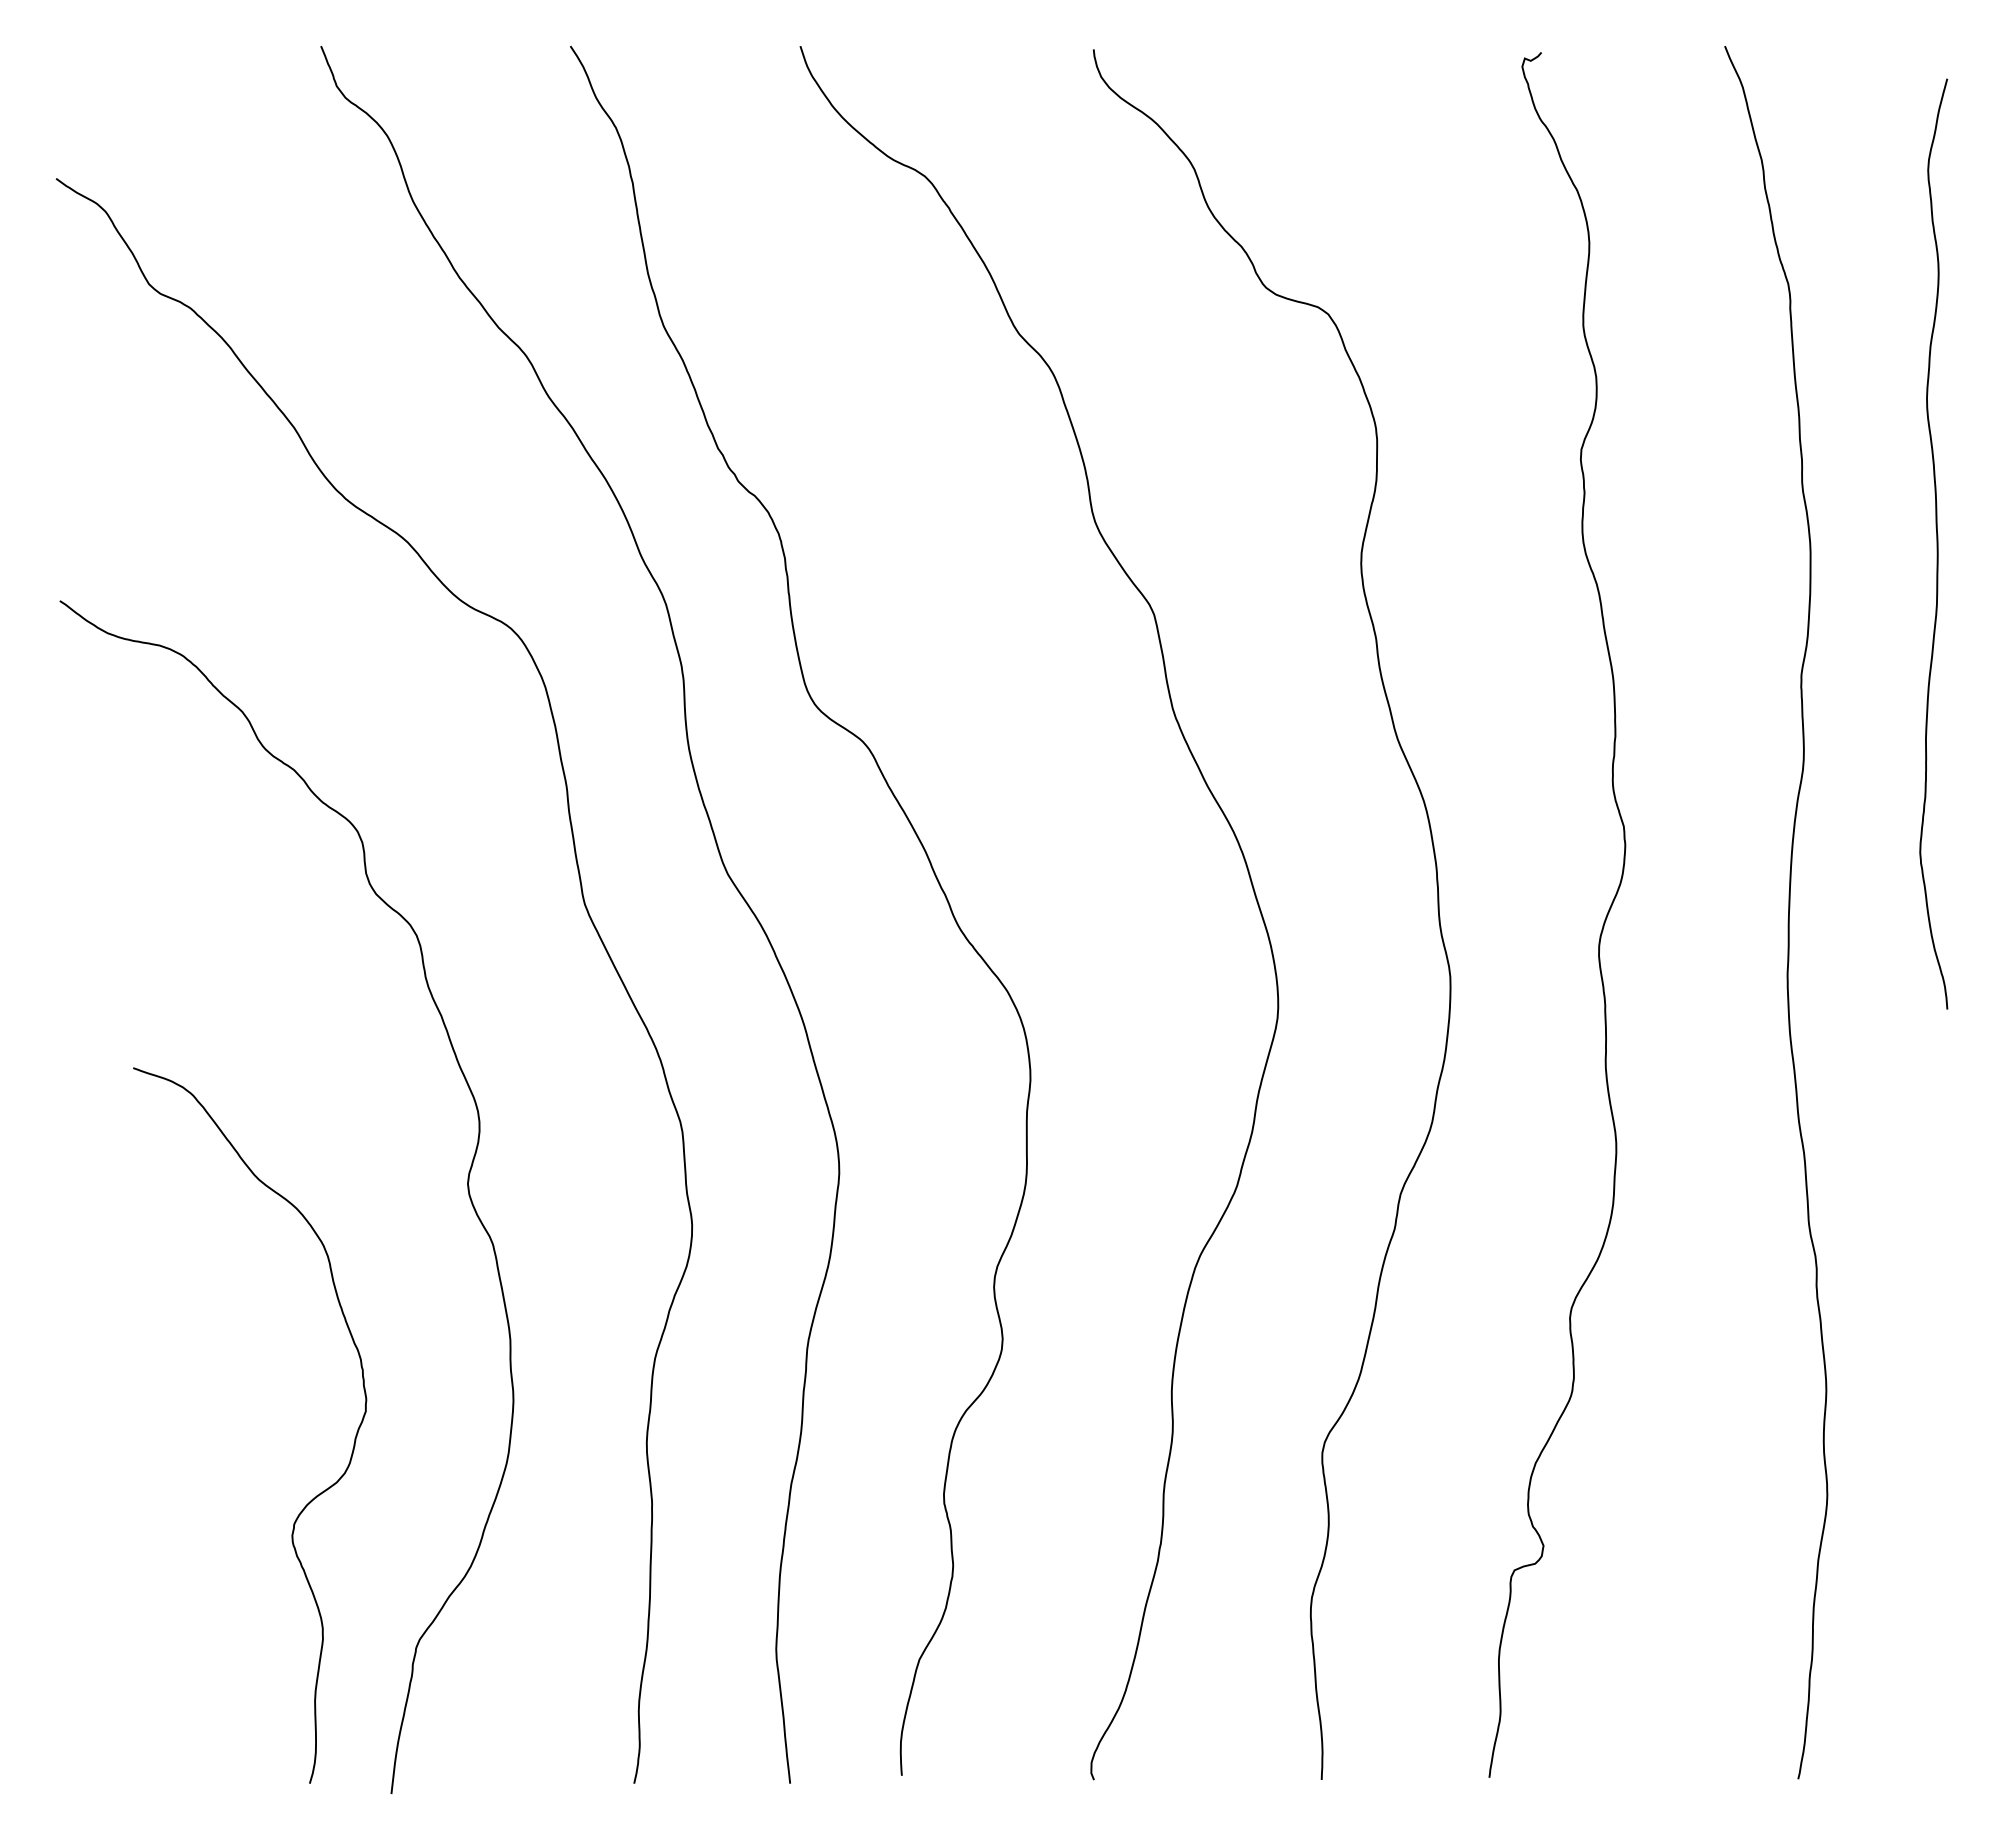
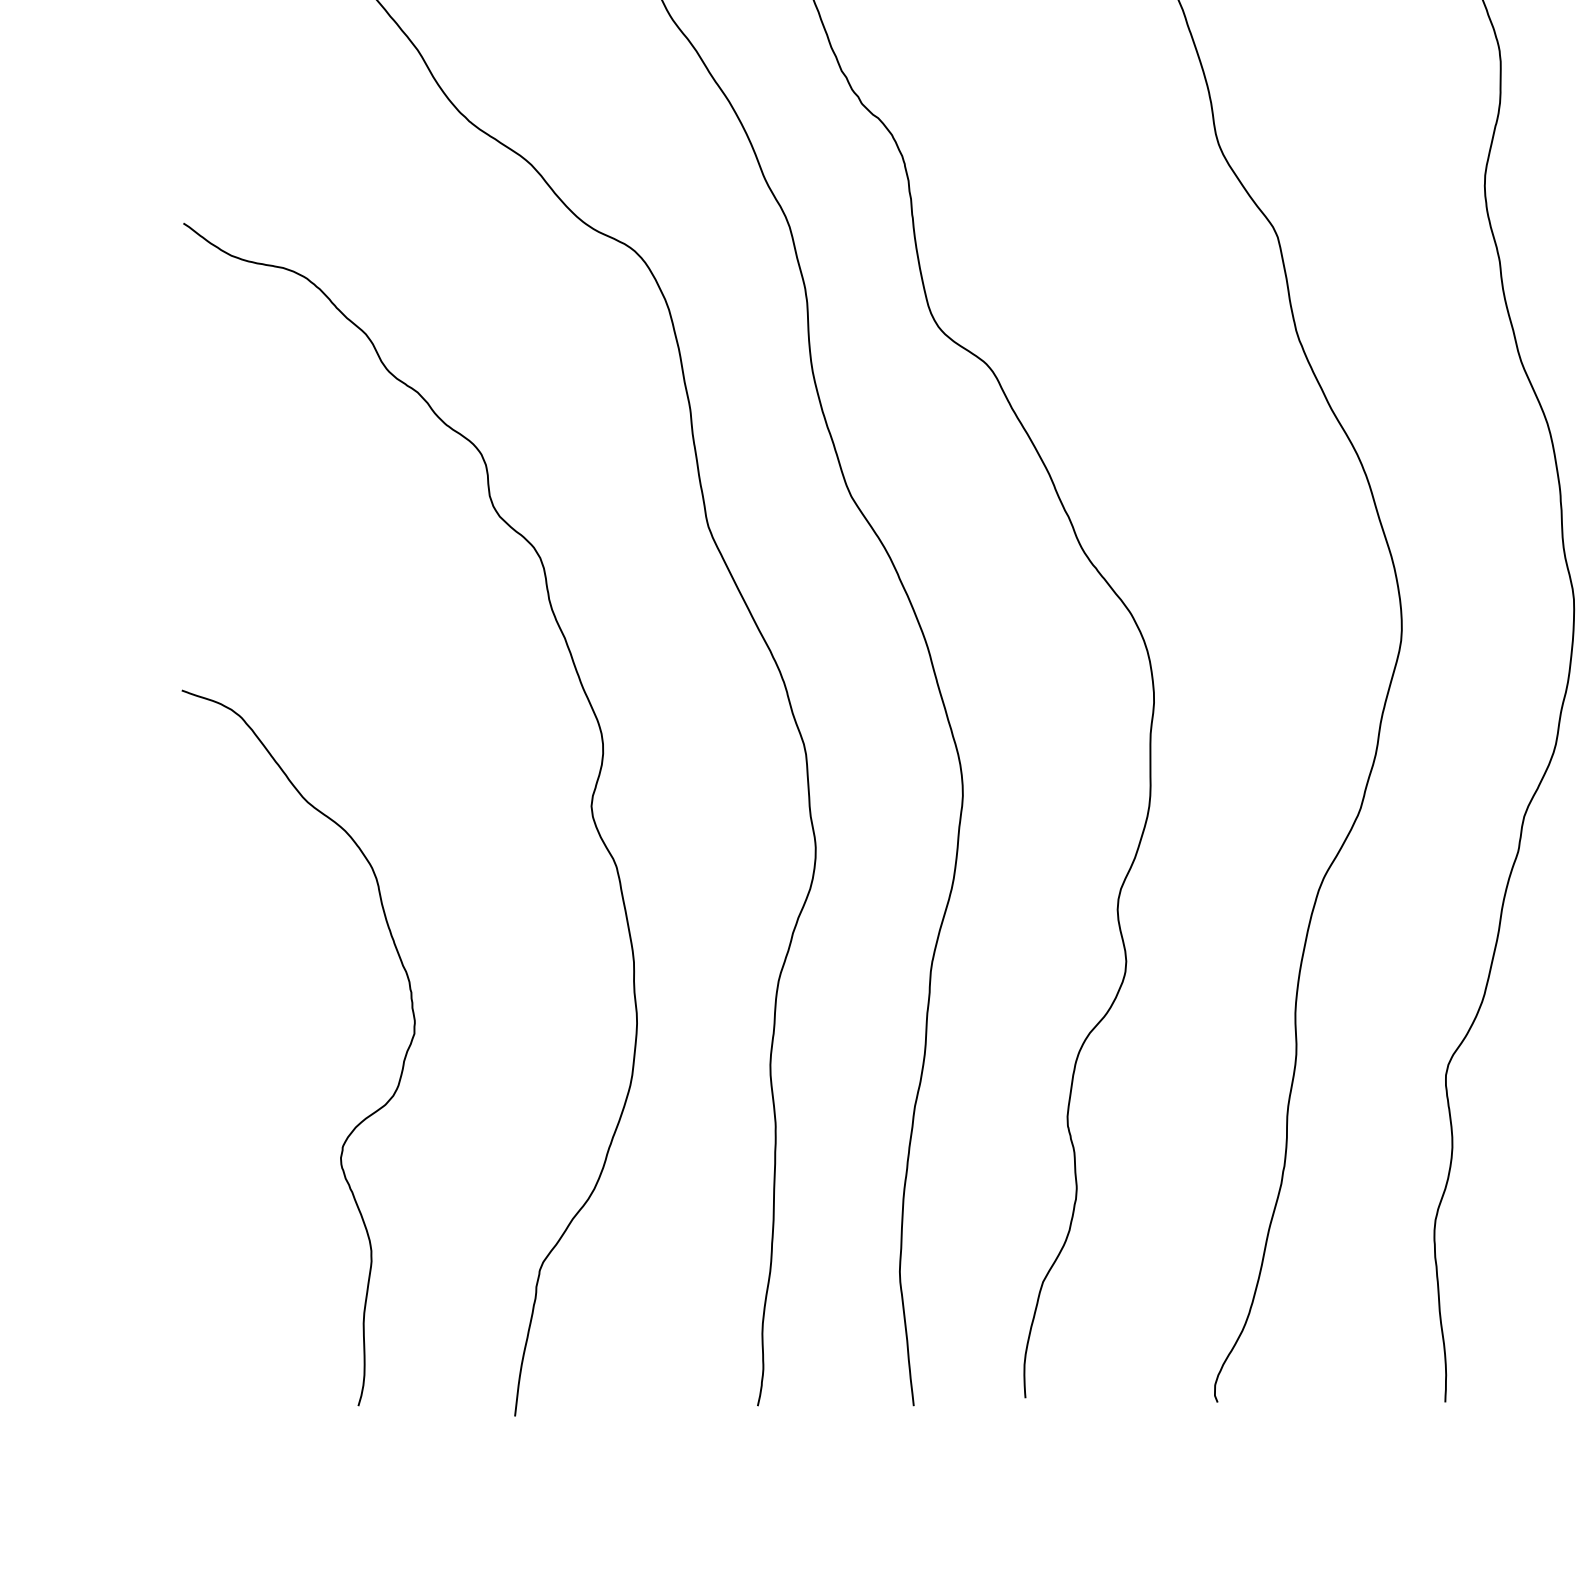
curve: (312, 1498) -> (361, 1120), moved

